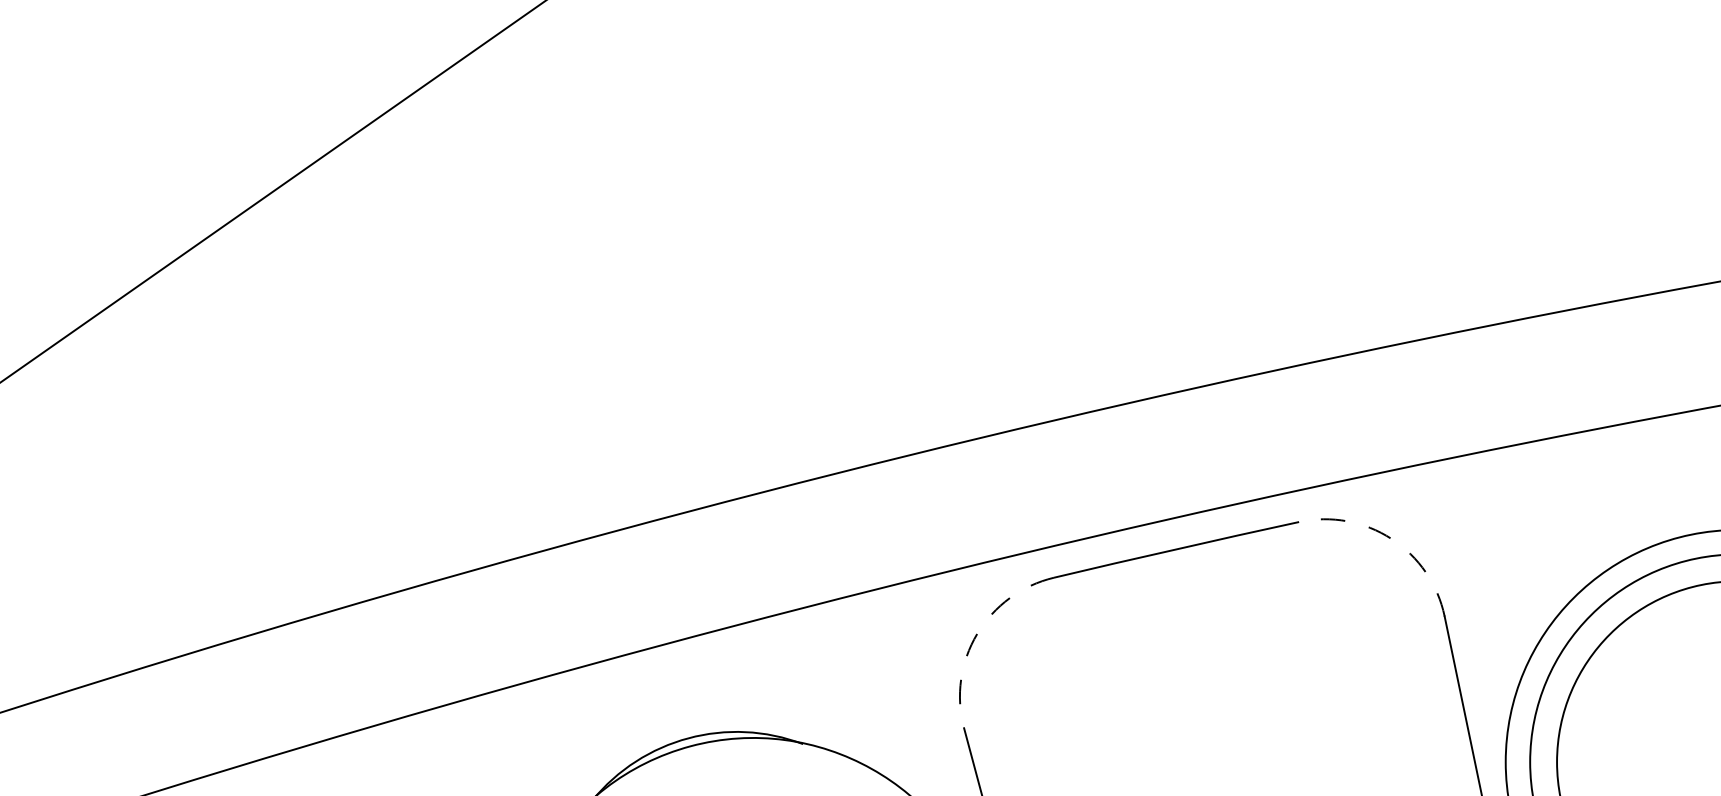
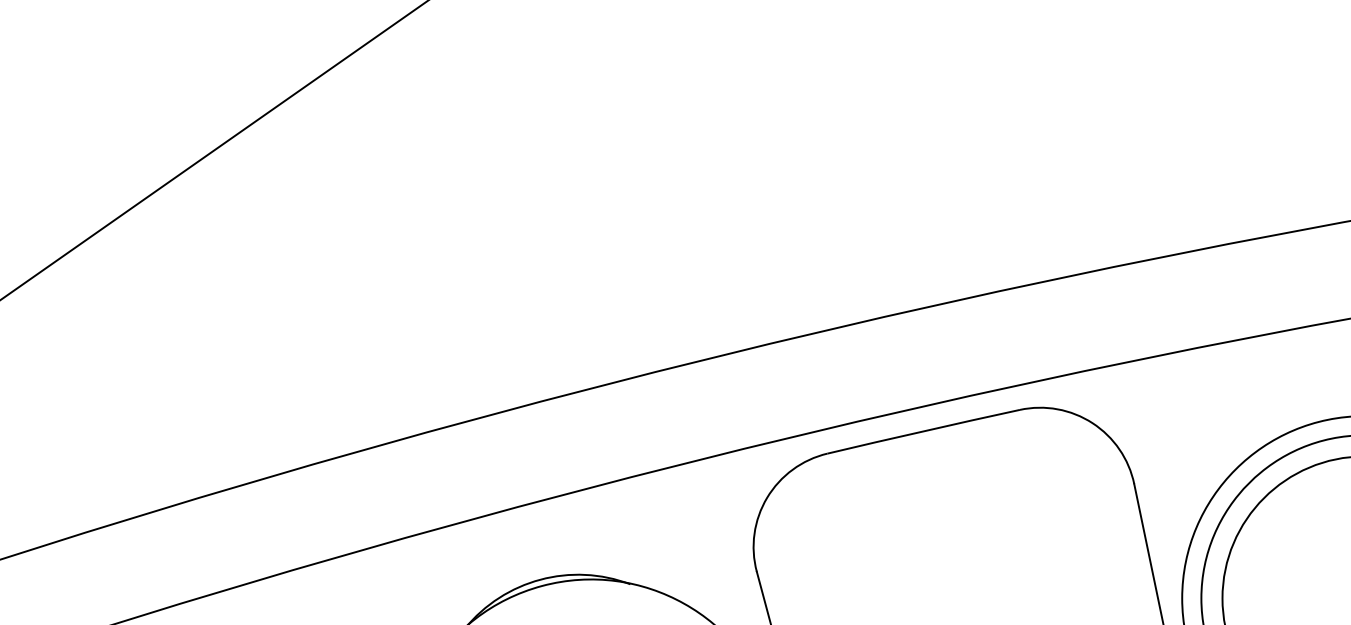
arc: (1391, 538) -> (1092, 422), dashed -> solid
arc: (977, 634) -> (767, 498), dashed -> solid

